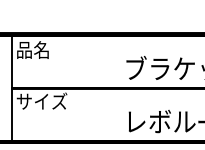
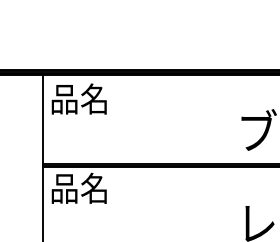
text: (41, 101) -> (94, 188), サイズ -> 品名

